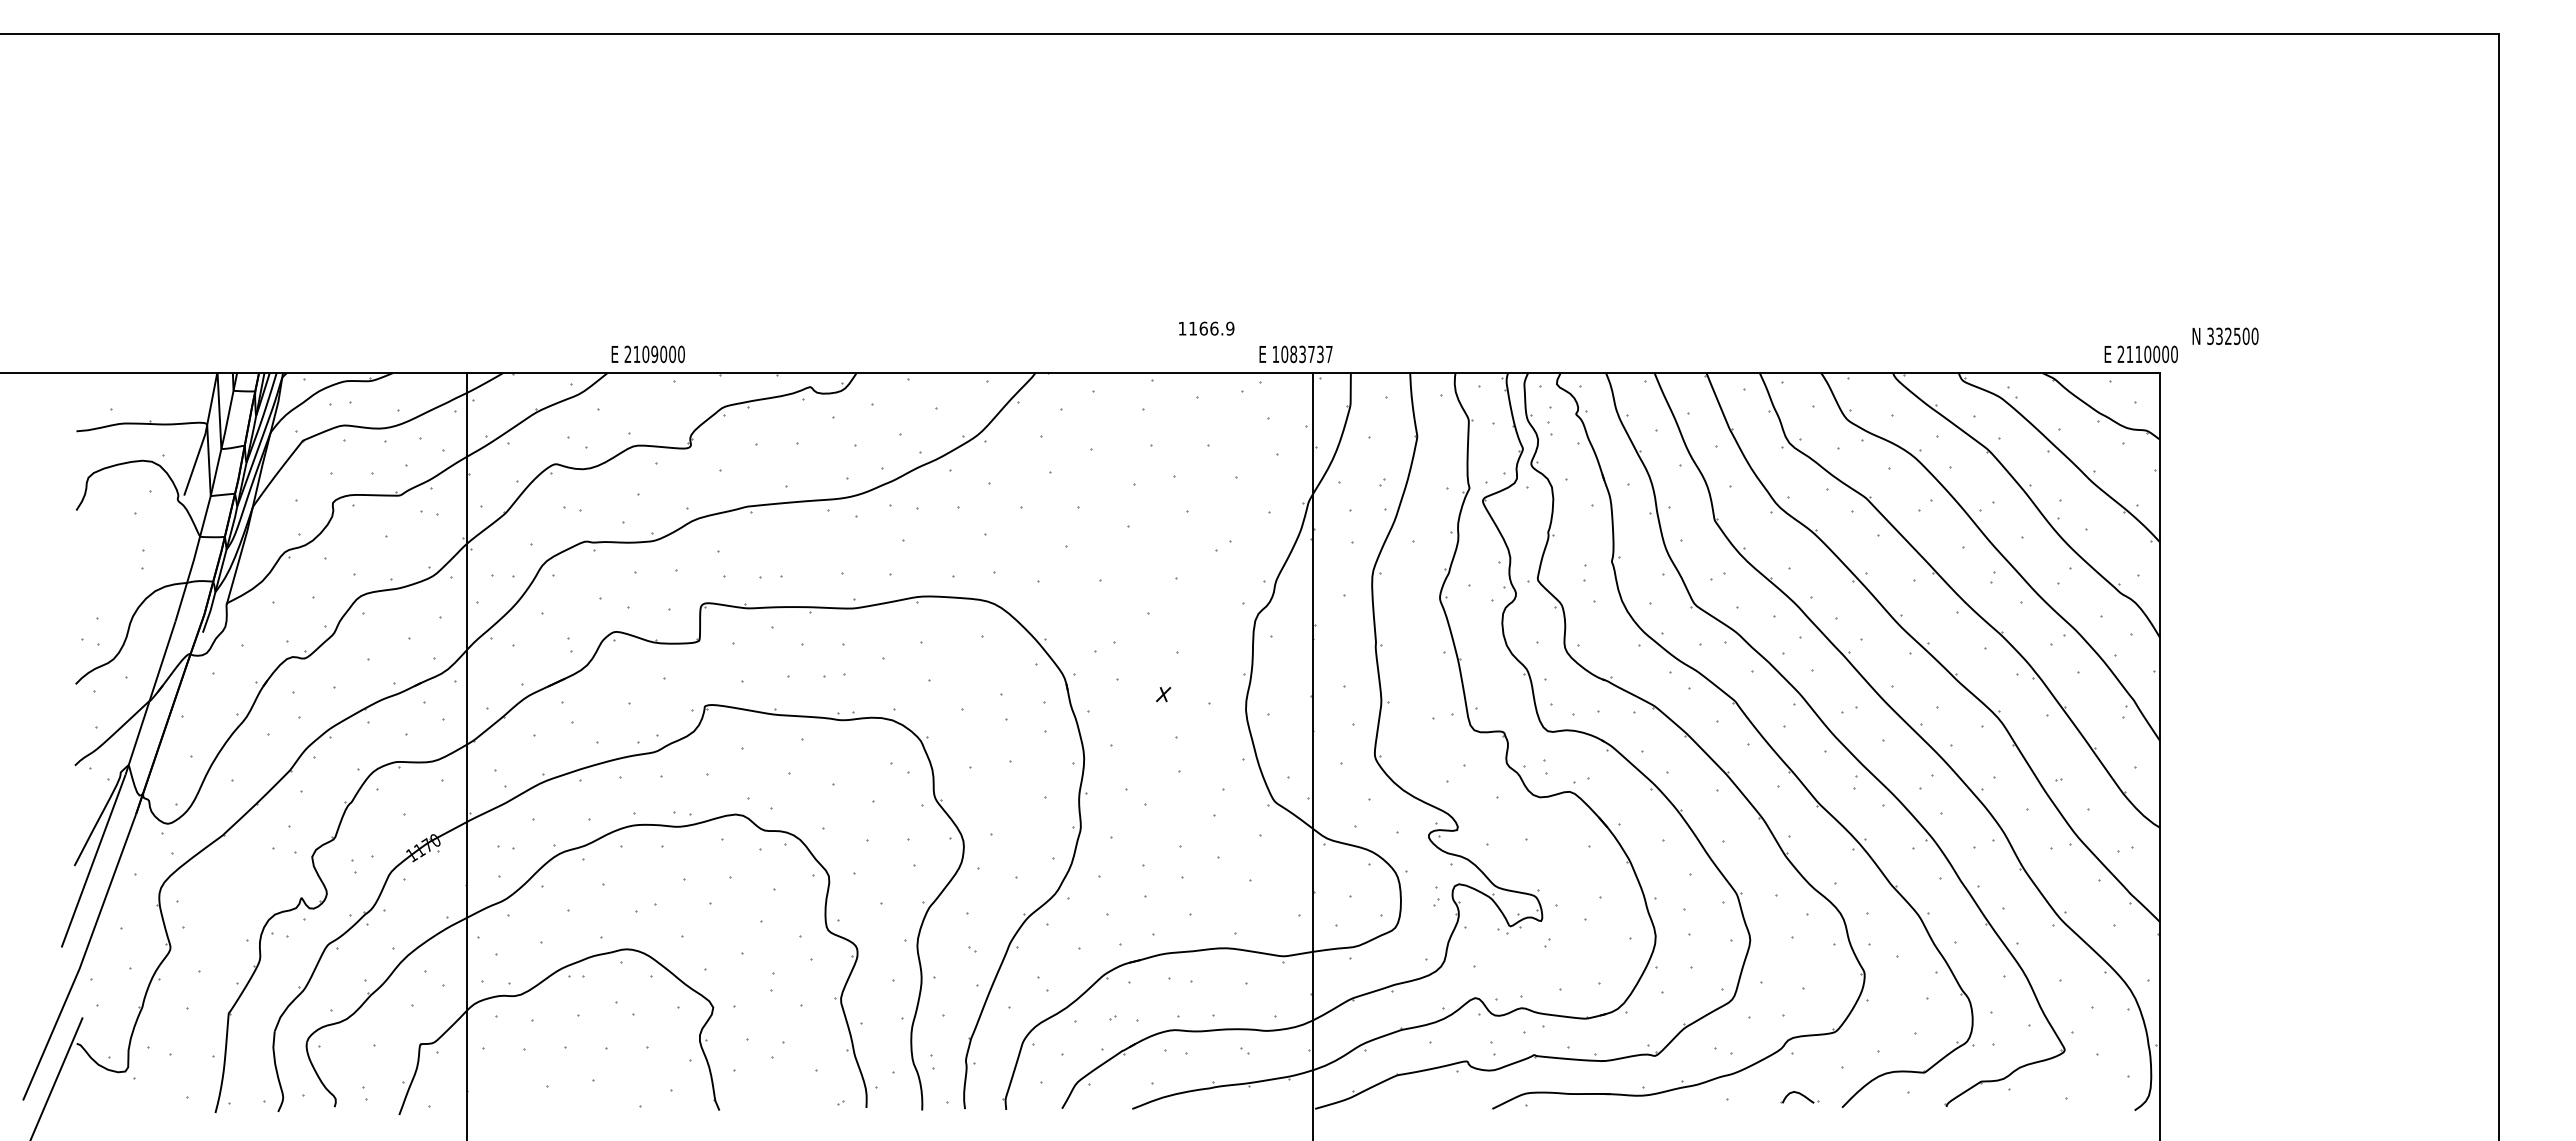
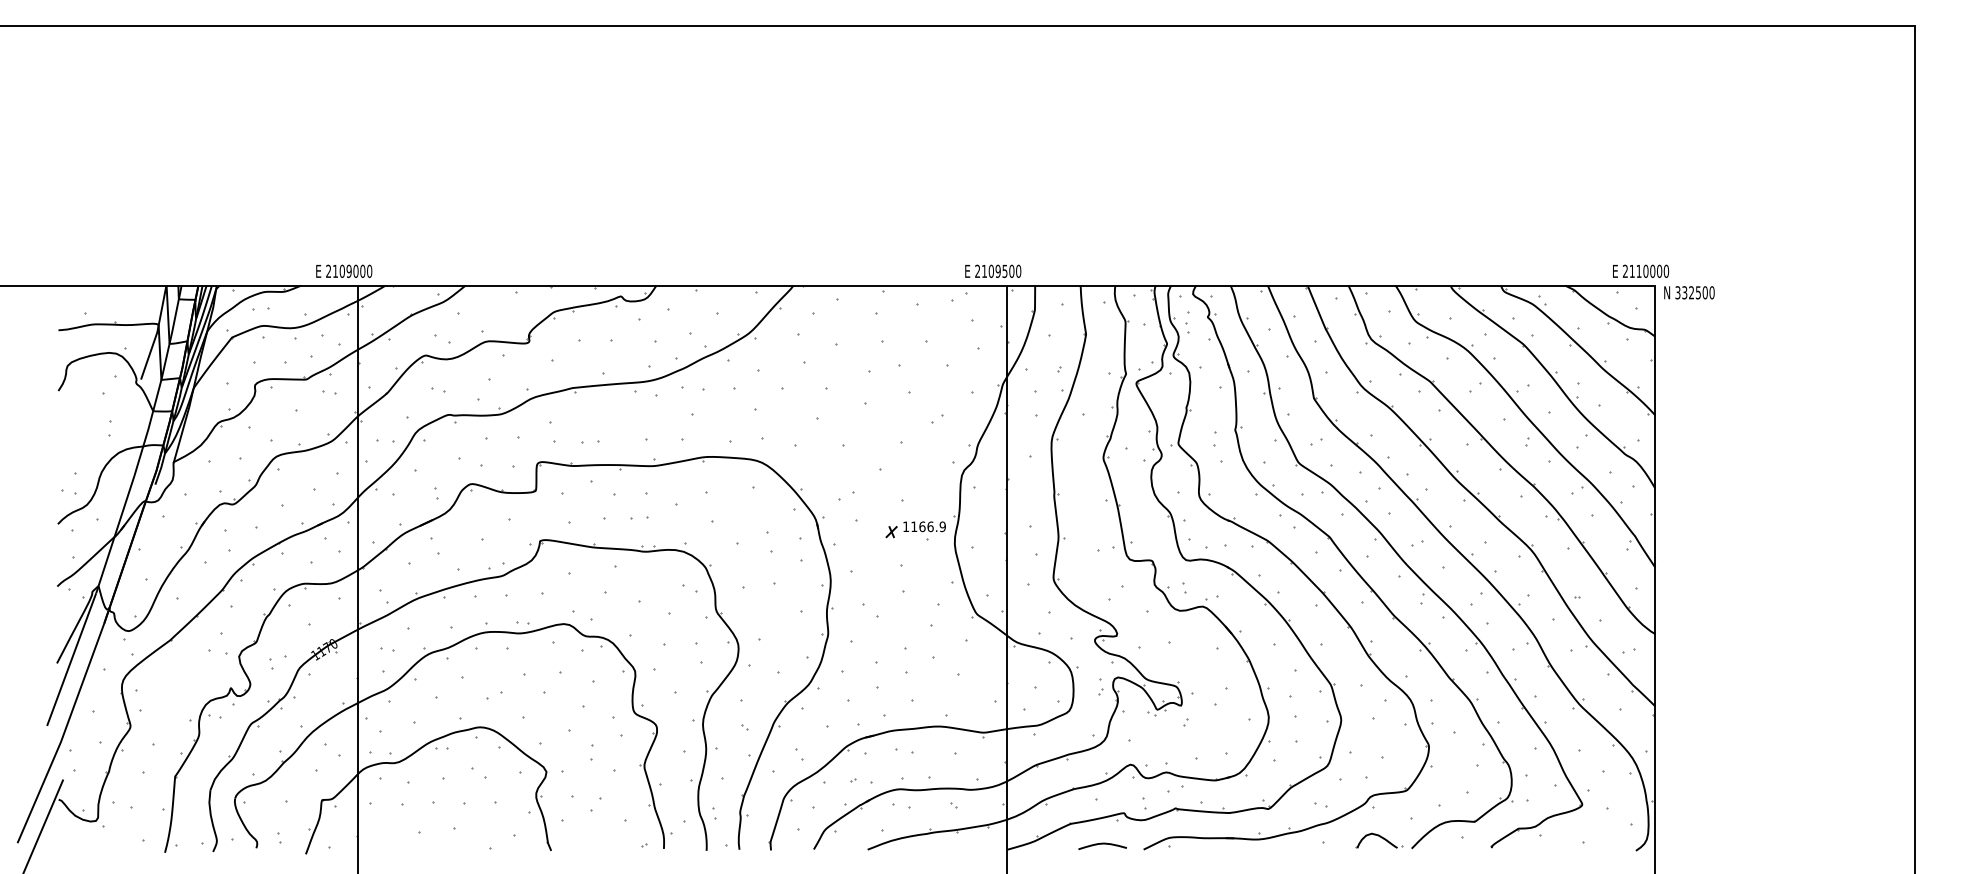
text: (1206, 328) -> (924, 526), moved
text: (2225, 336) -> (1689, 292), moved
text: (647, 354) -> (343, 271), moved
text: (1302, 354) -> (998, 271), 1083737 -> 2109500
part: (1799, 1097) -> (1379, 840), size x1.67
curve: (1437, 1102) -> (1101, 844), added

